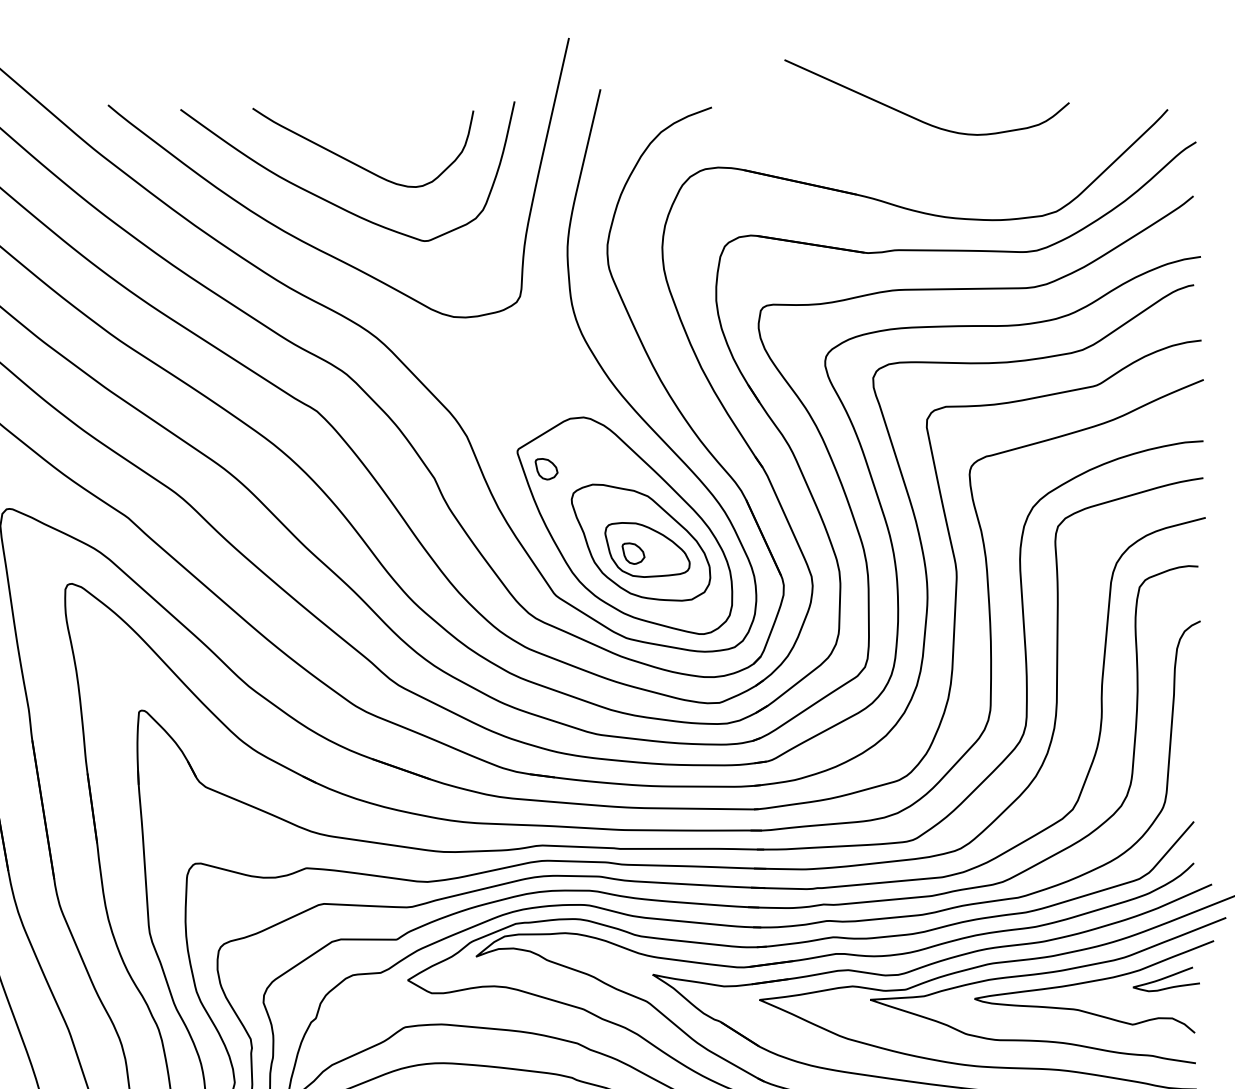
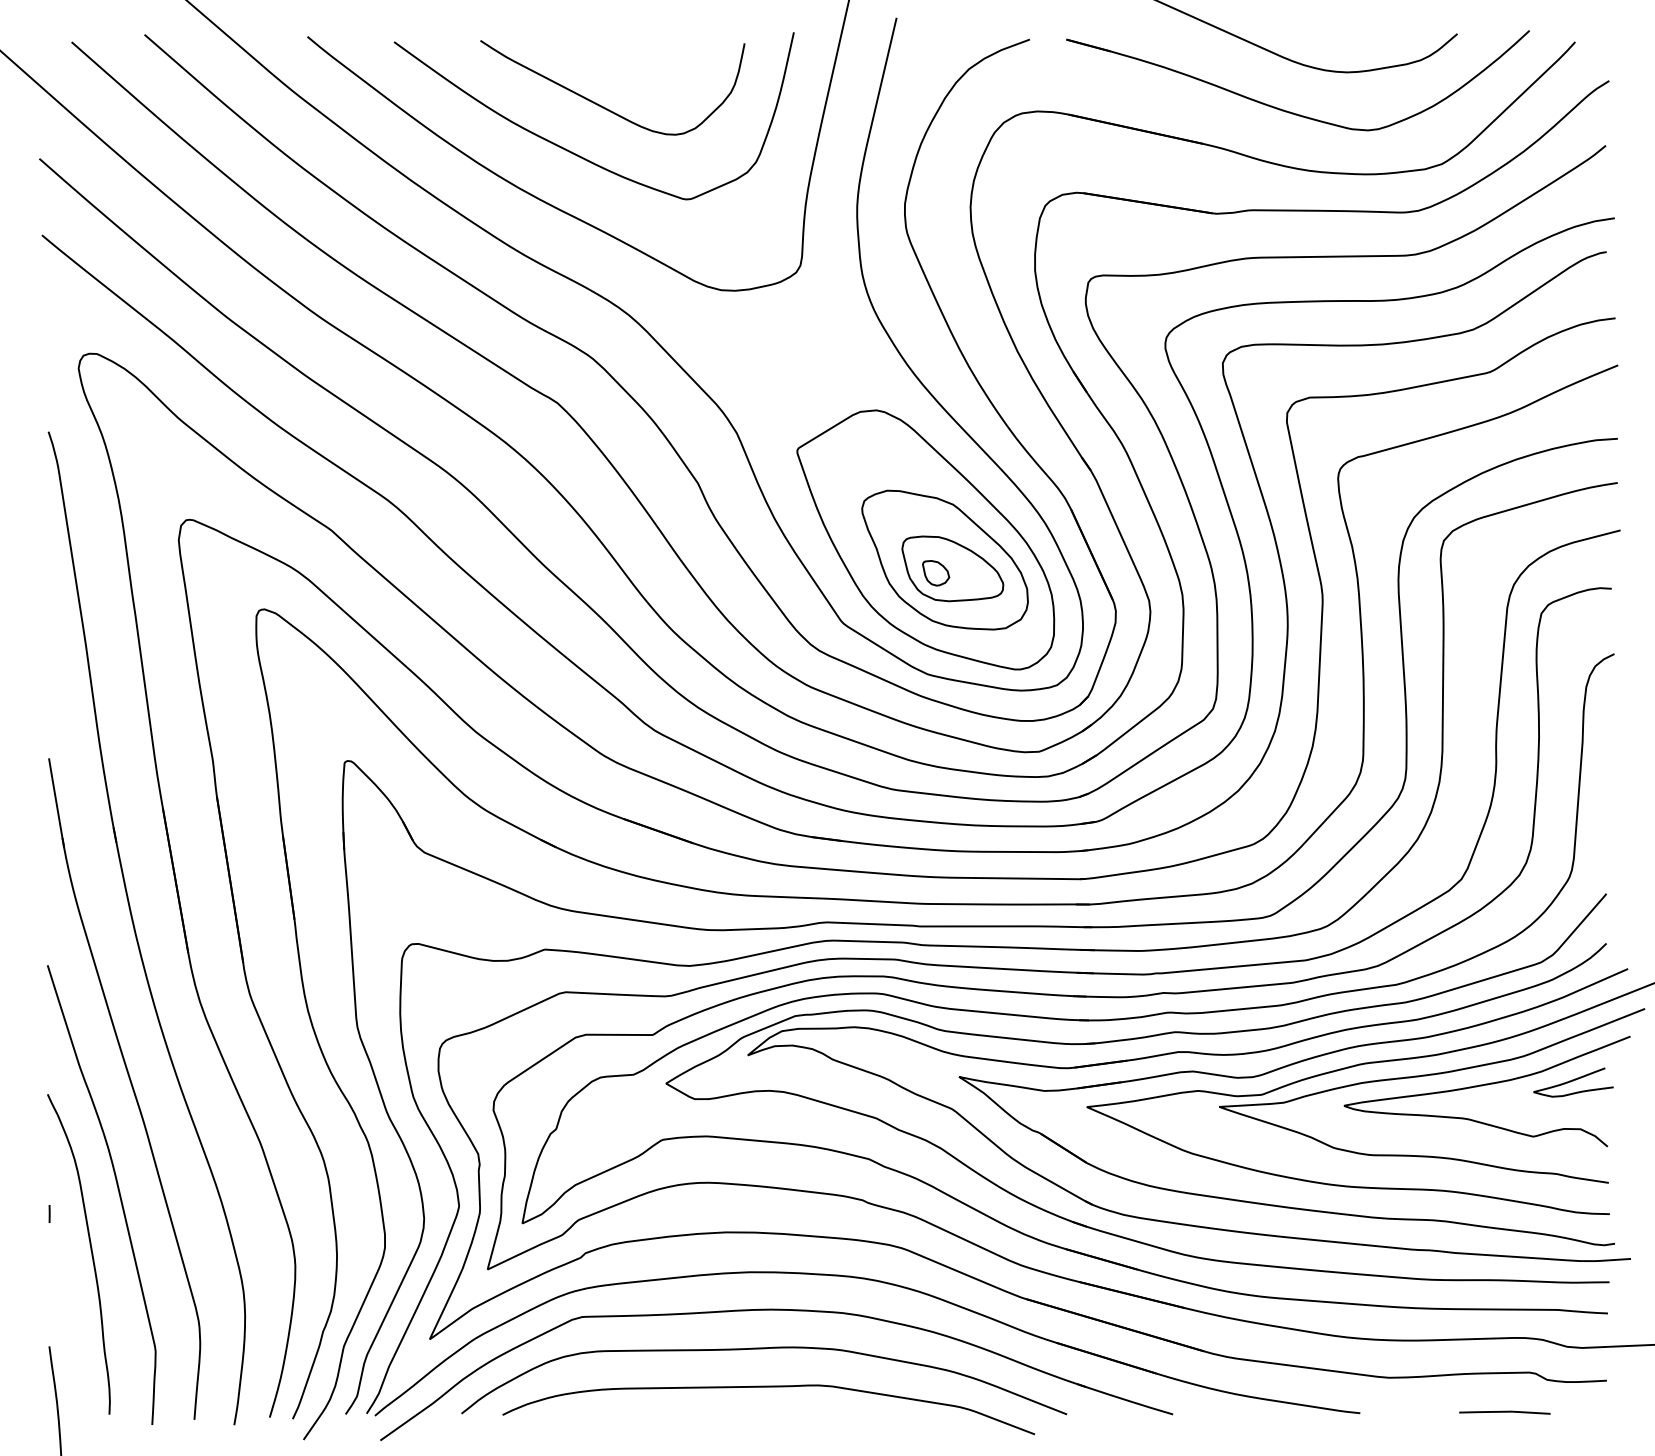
part: (927, 166) -> (1287, 110), added
part: (546, 469) -> (832, 472), removed

